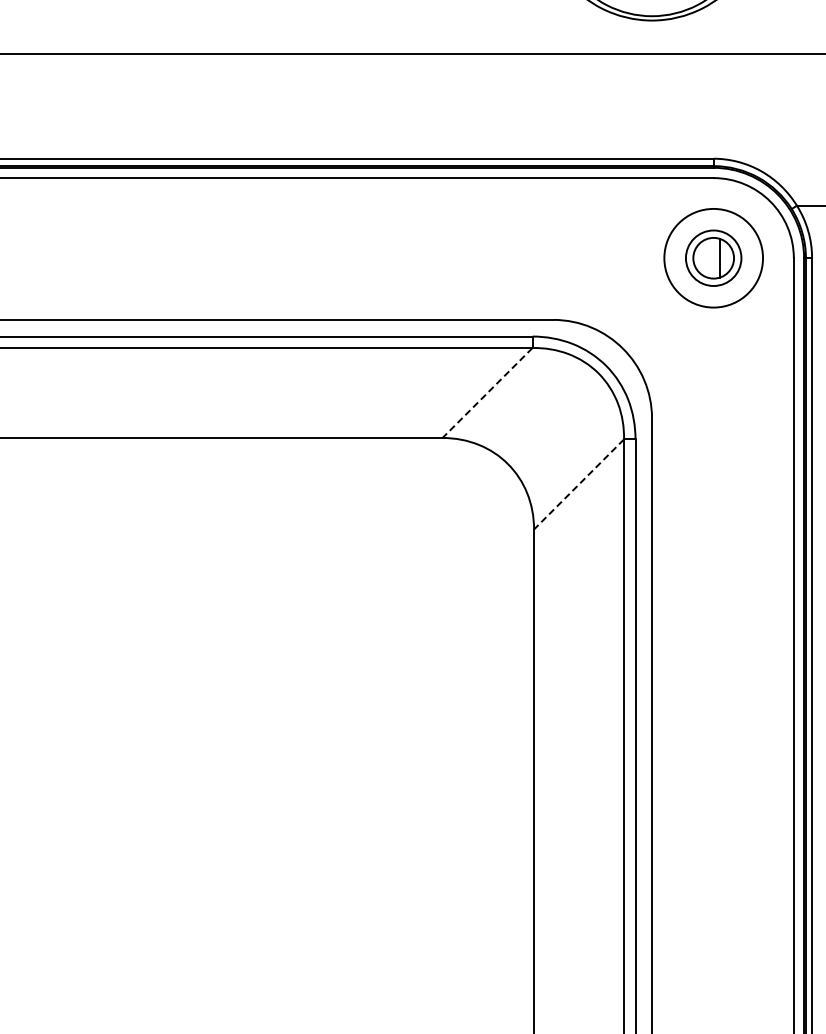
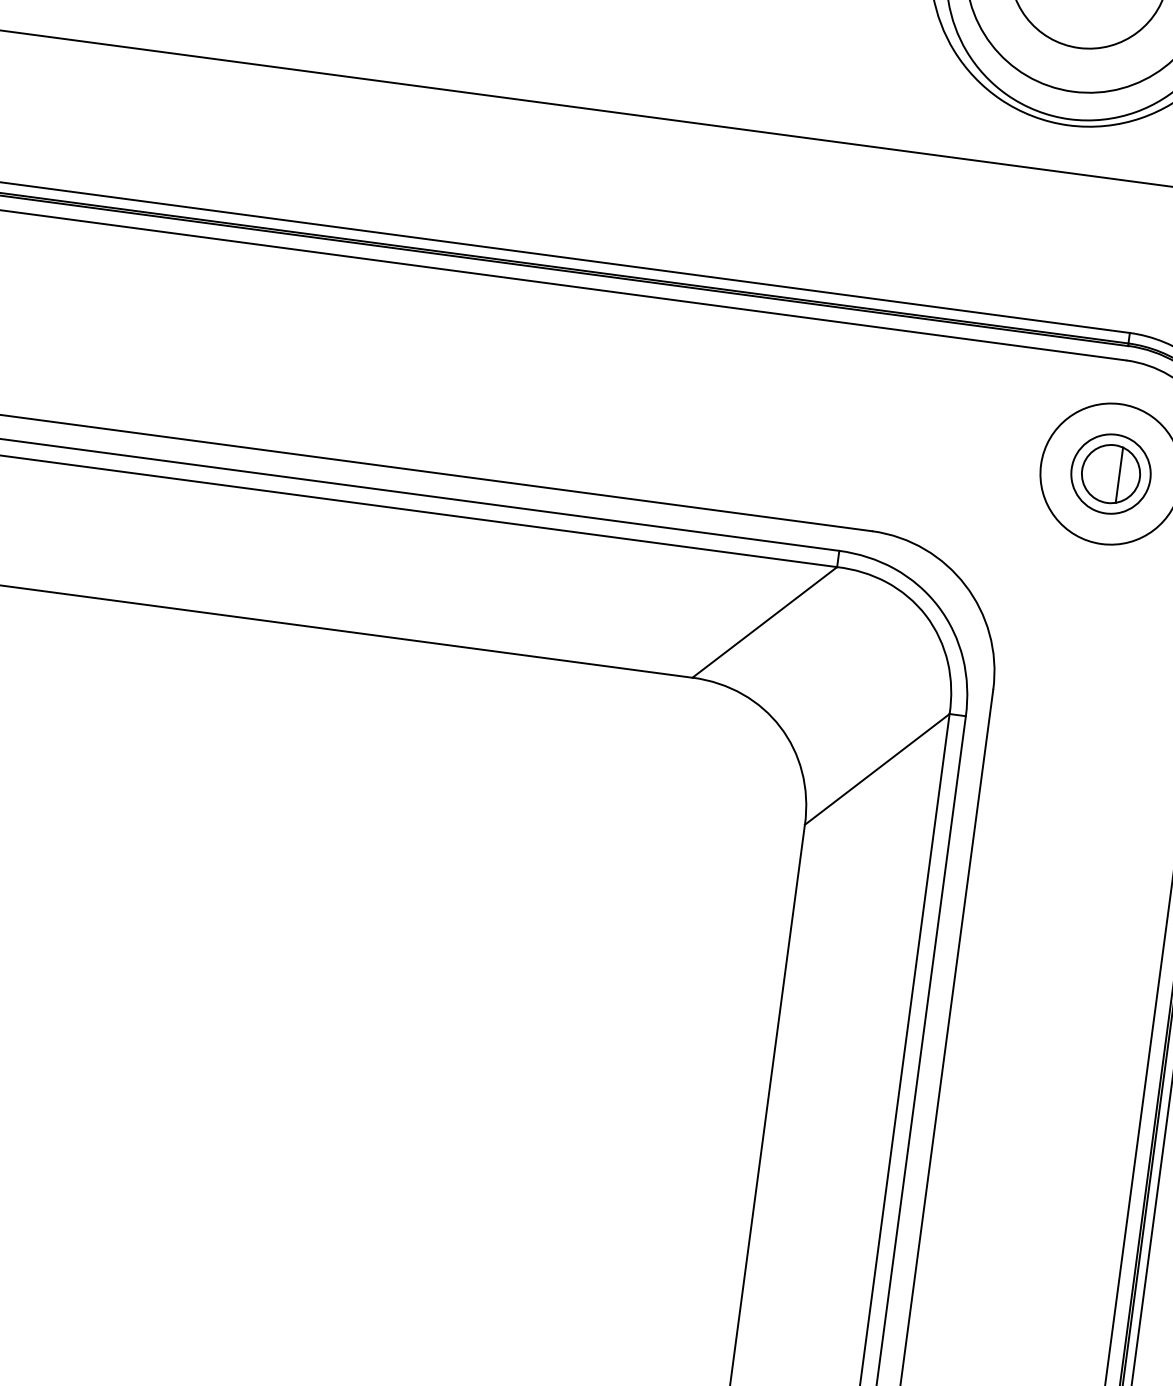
line: (487, 393) -> (764, 623), dashed -> solid
line: (579, 484) -> (877, 769), dashed -> solid

